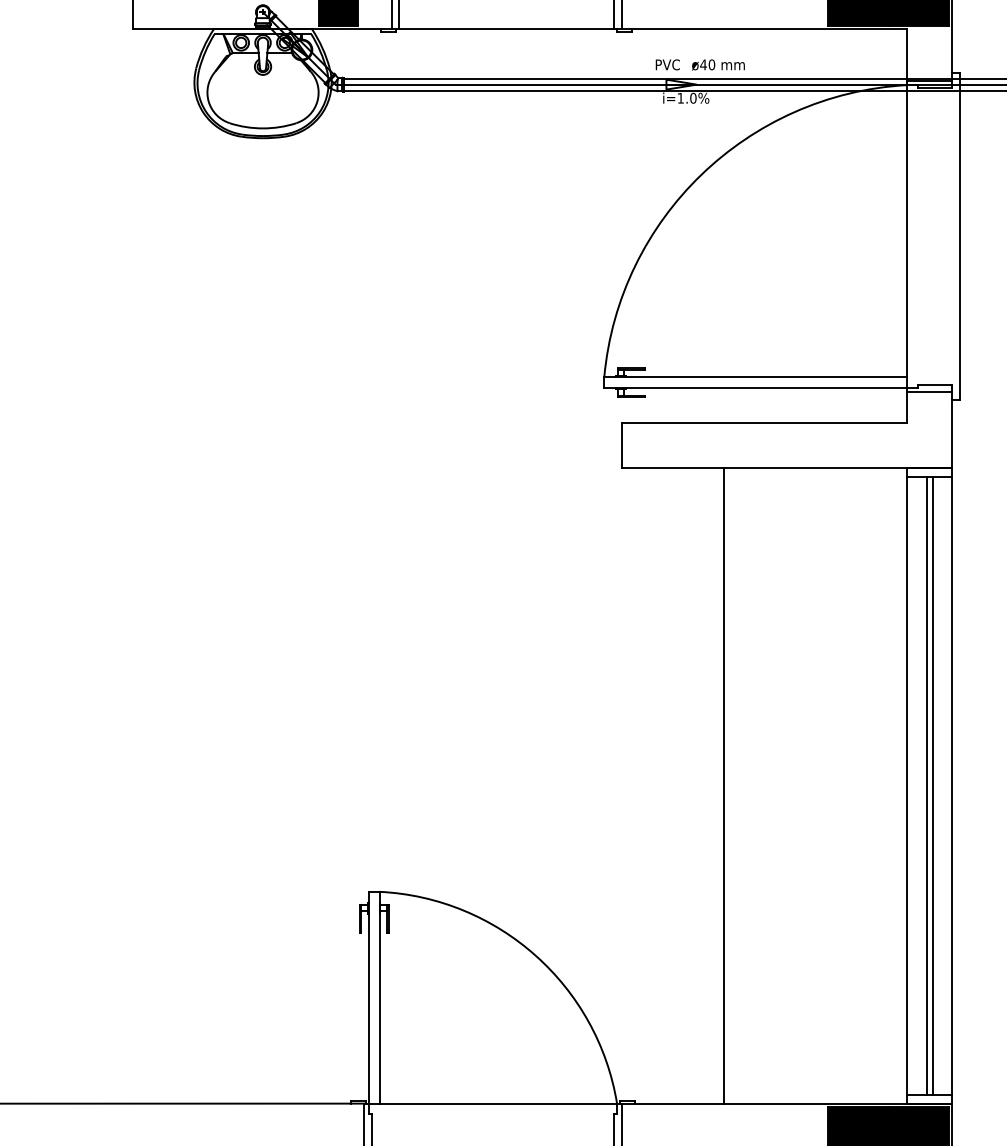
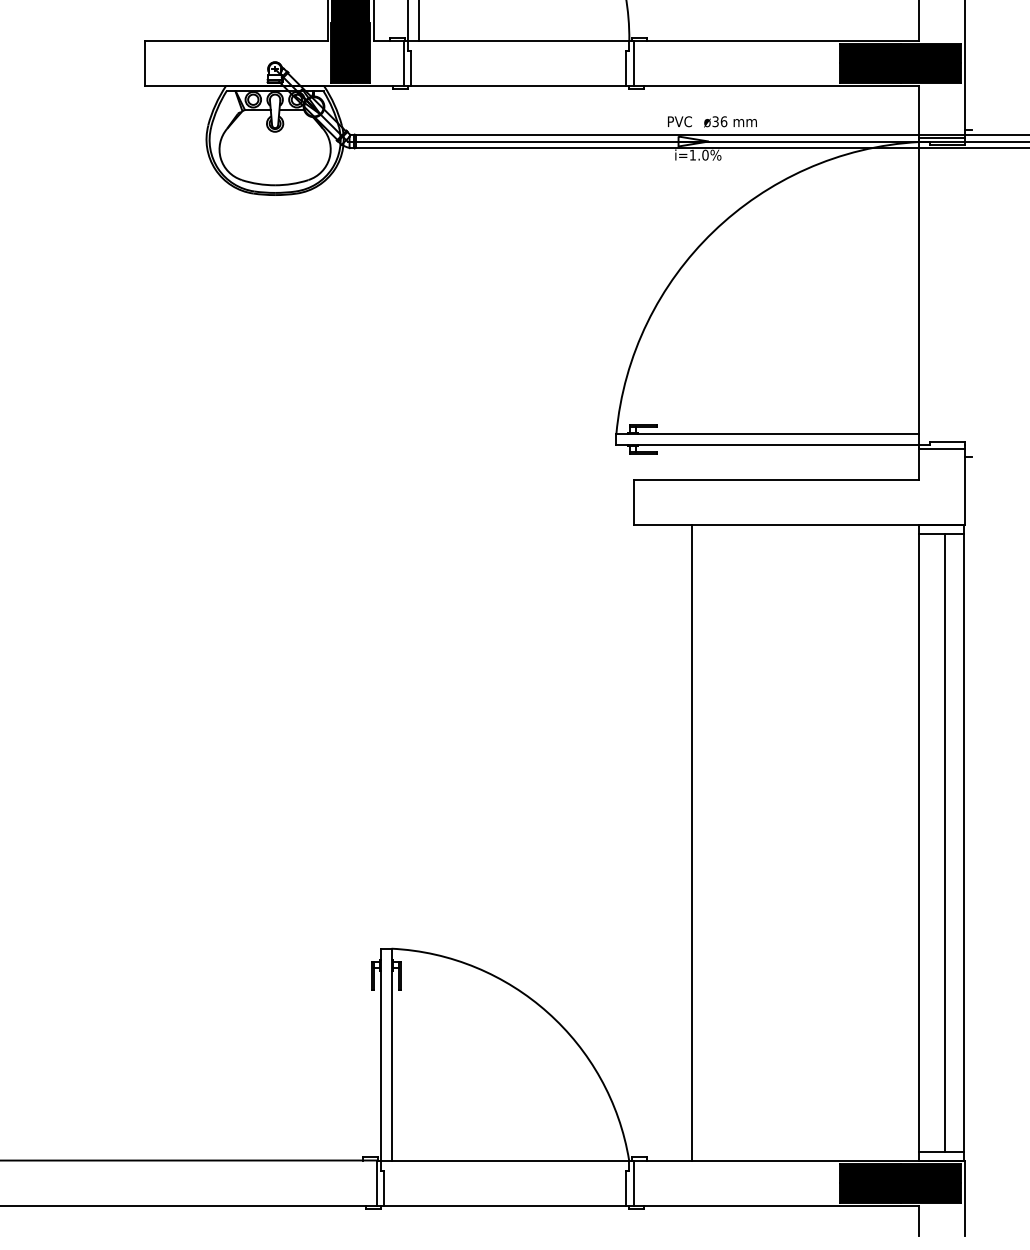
text: (707, 64) -> (719, 121), ø40 -> ø36
line: (960, 236) -> (972, 293), removed
line: (723, 785) -> (691, 842), moved
line: (926, 785) -> (938, 842), removed

